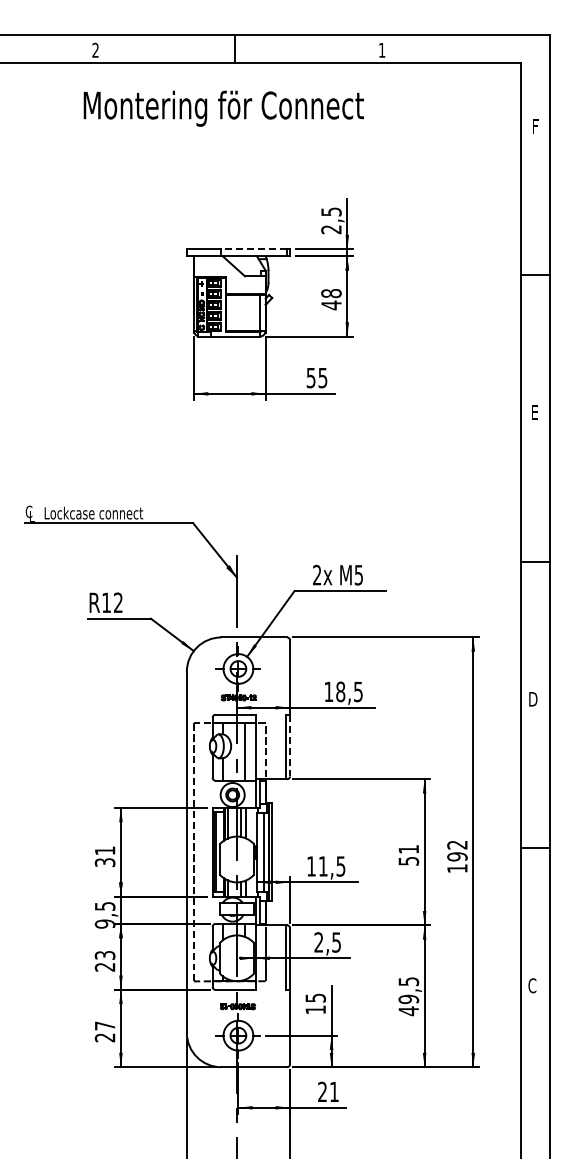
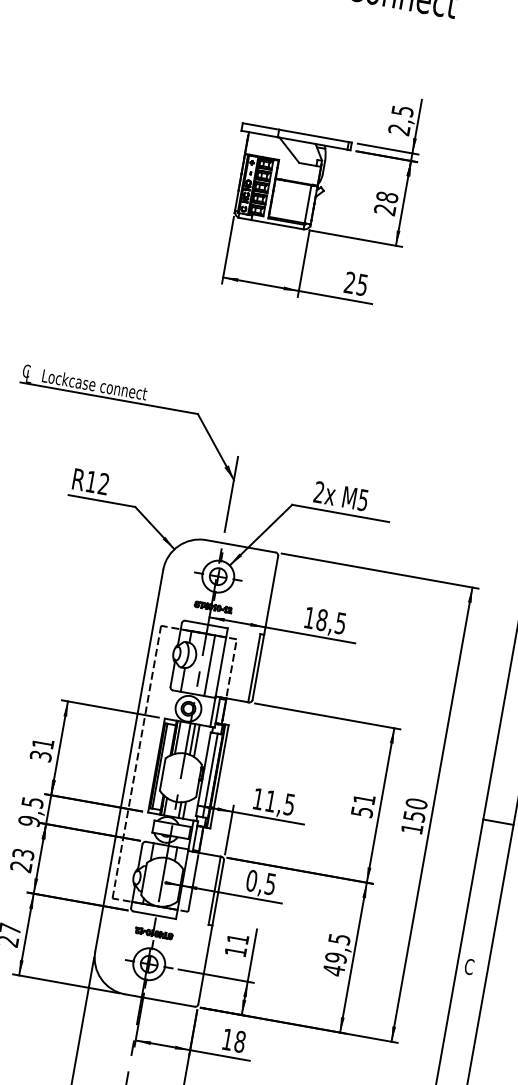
line: (254, 249) -> (314, 136), dashed -> solid
text: (331, 305) -> (385, 209), 48 -> 28
text: (310, 377) -> (349, 282), 55 -> 25
line: (290, 745) -> (258, 667), dashed -> solid
text: (457, 850) -> (415, 809), 192 -> 150
text: (318, 942) -> (251, 880), 2,5 -> 0,5
text: (315, 997) -> (237, 938), 15 -> 11
text: (328, 1091) -> (233, 1040), 21 -> 18

